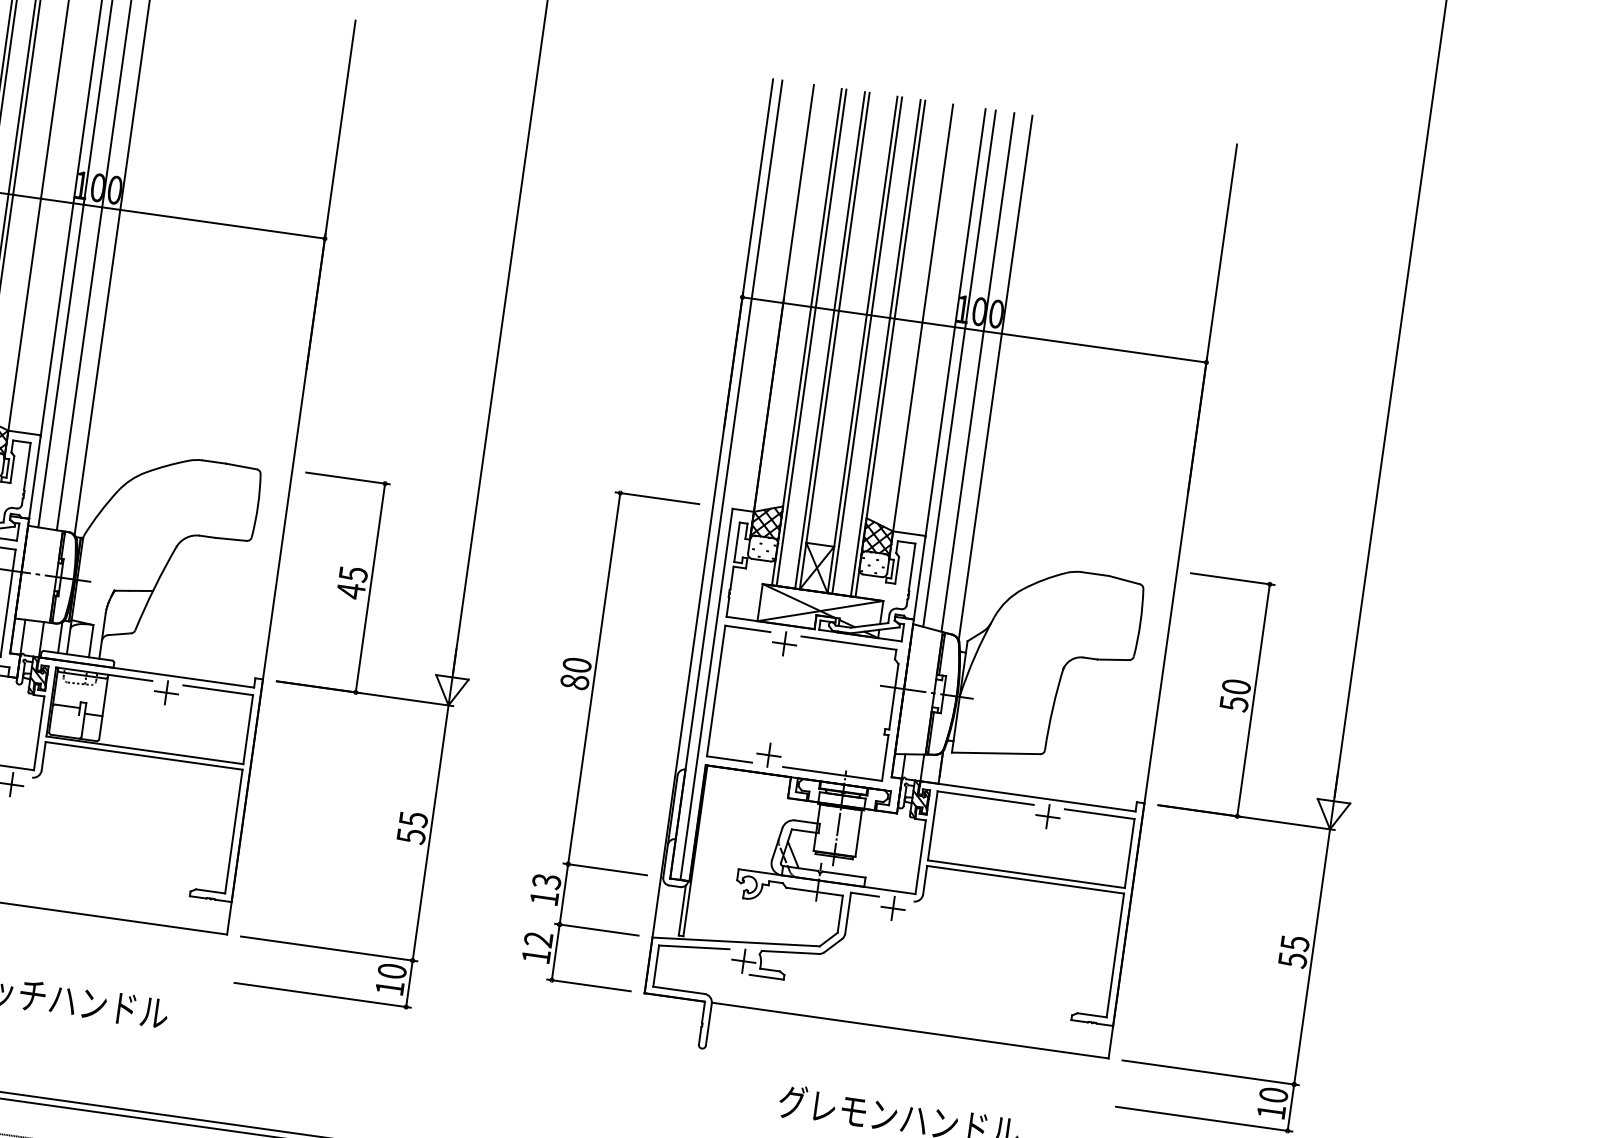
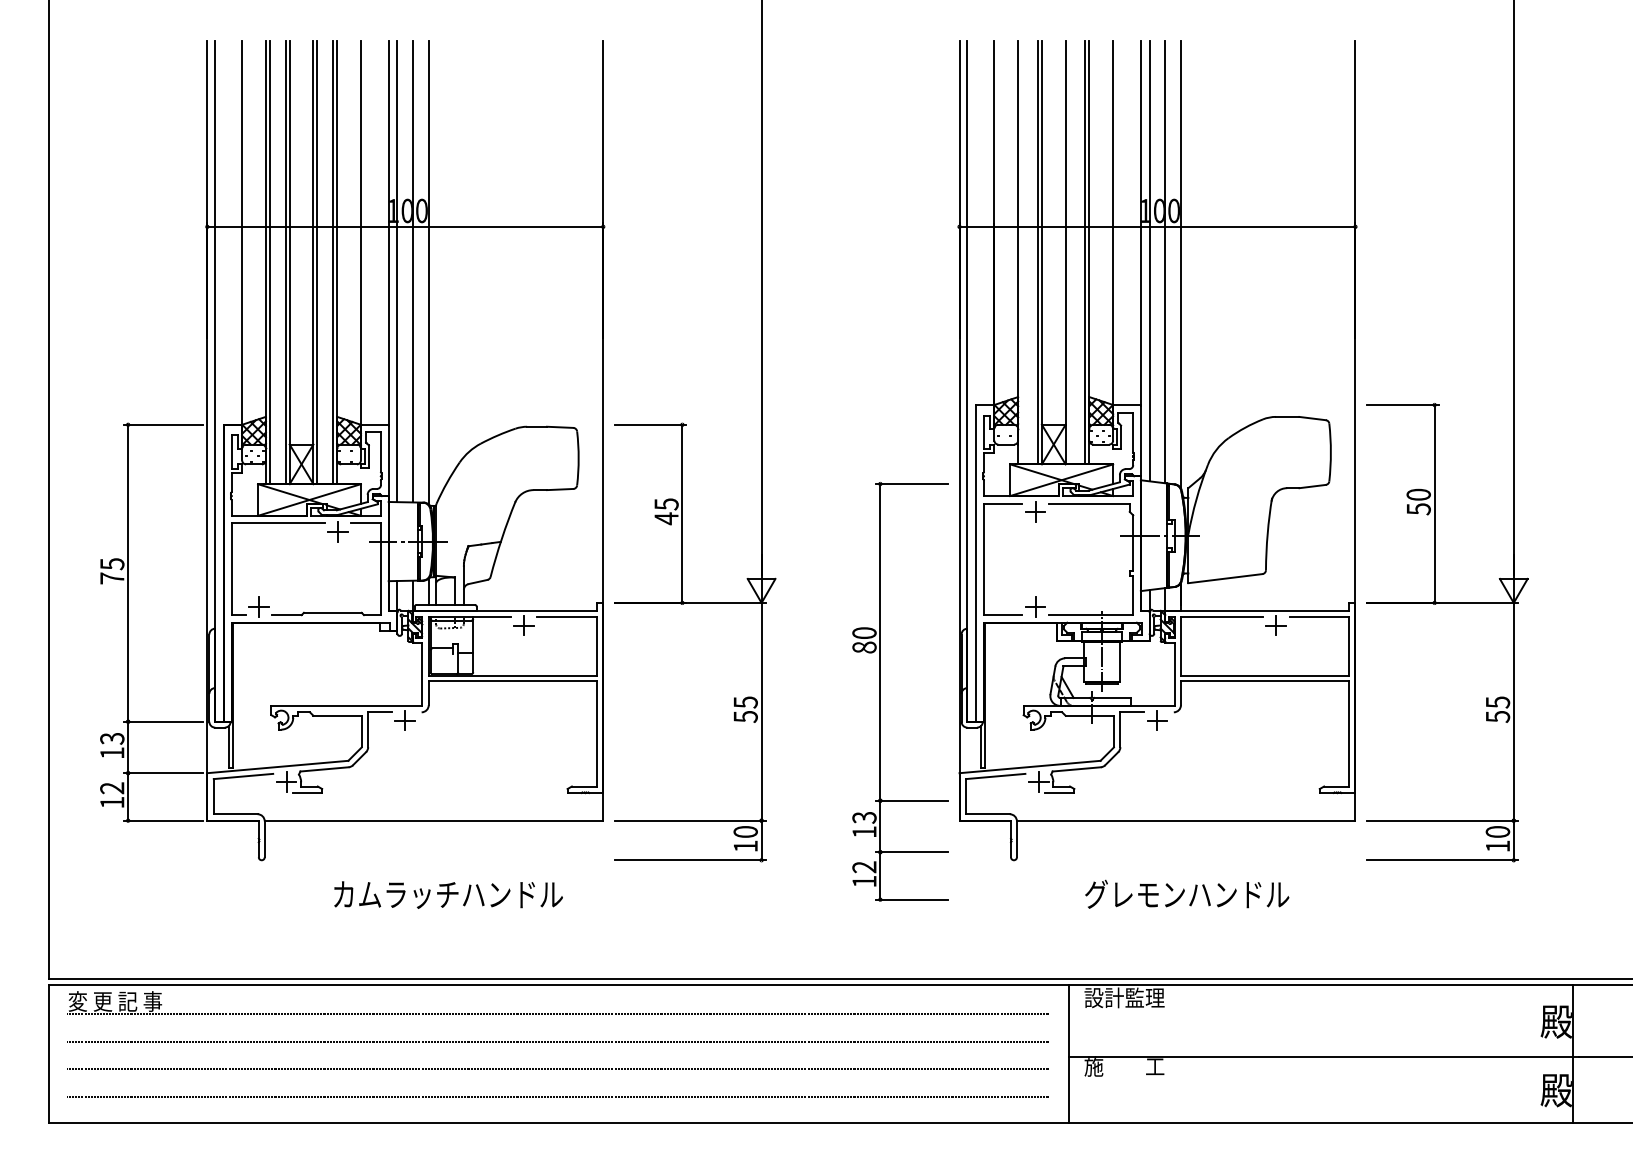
line: (812, 337) -> (1022, 252), removed
line: (867, 345) -> (1069, 252), removed
part: (586, 736) -> (880, 691), moved

